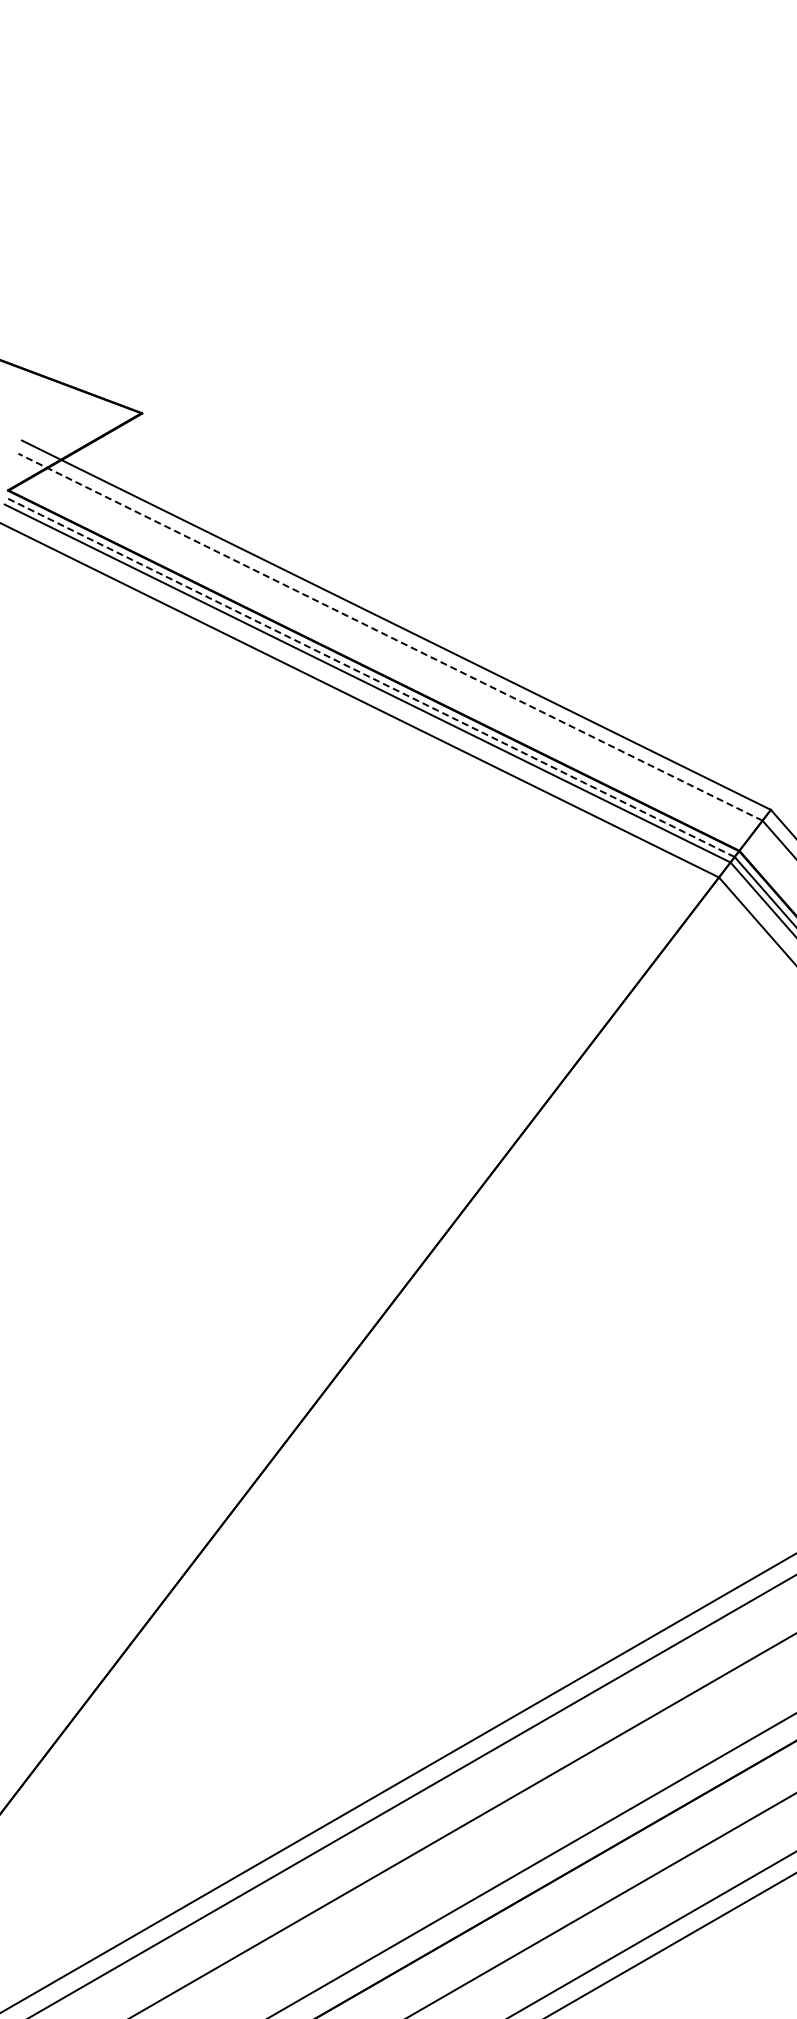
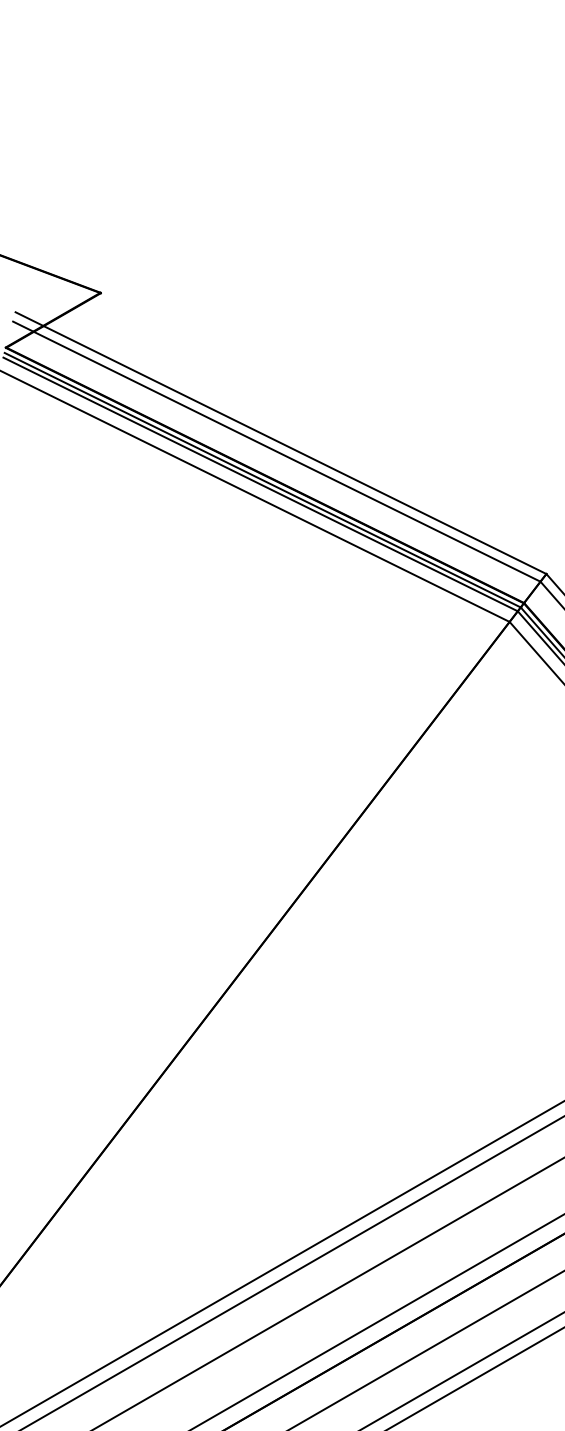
line: (390, 637) -> (276, 451), dashed -> solid
line: (370, 677) -> (262, 480), dashed -> solid

